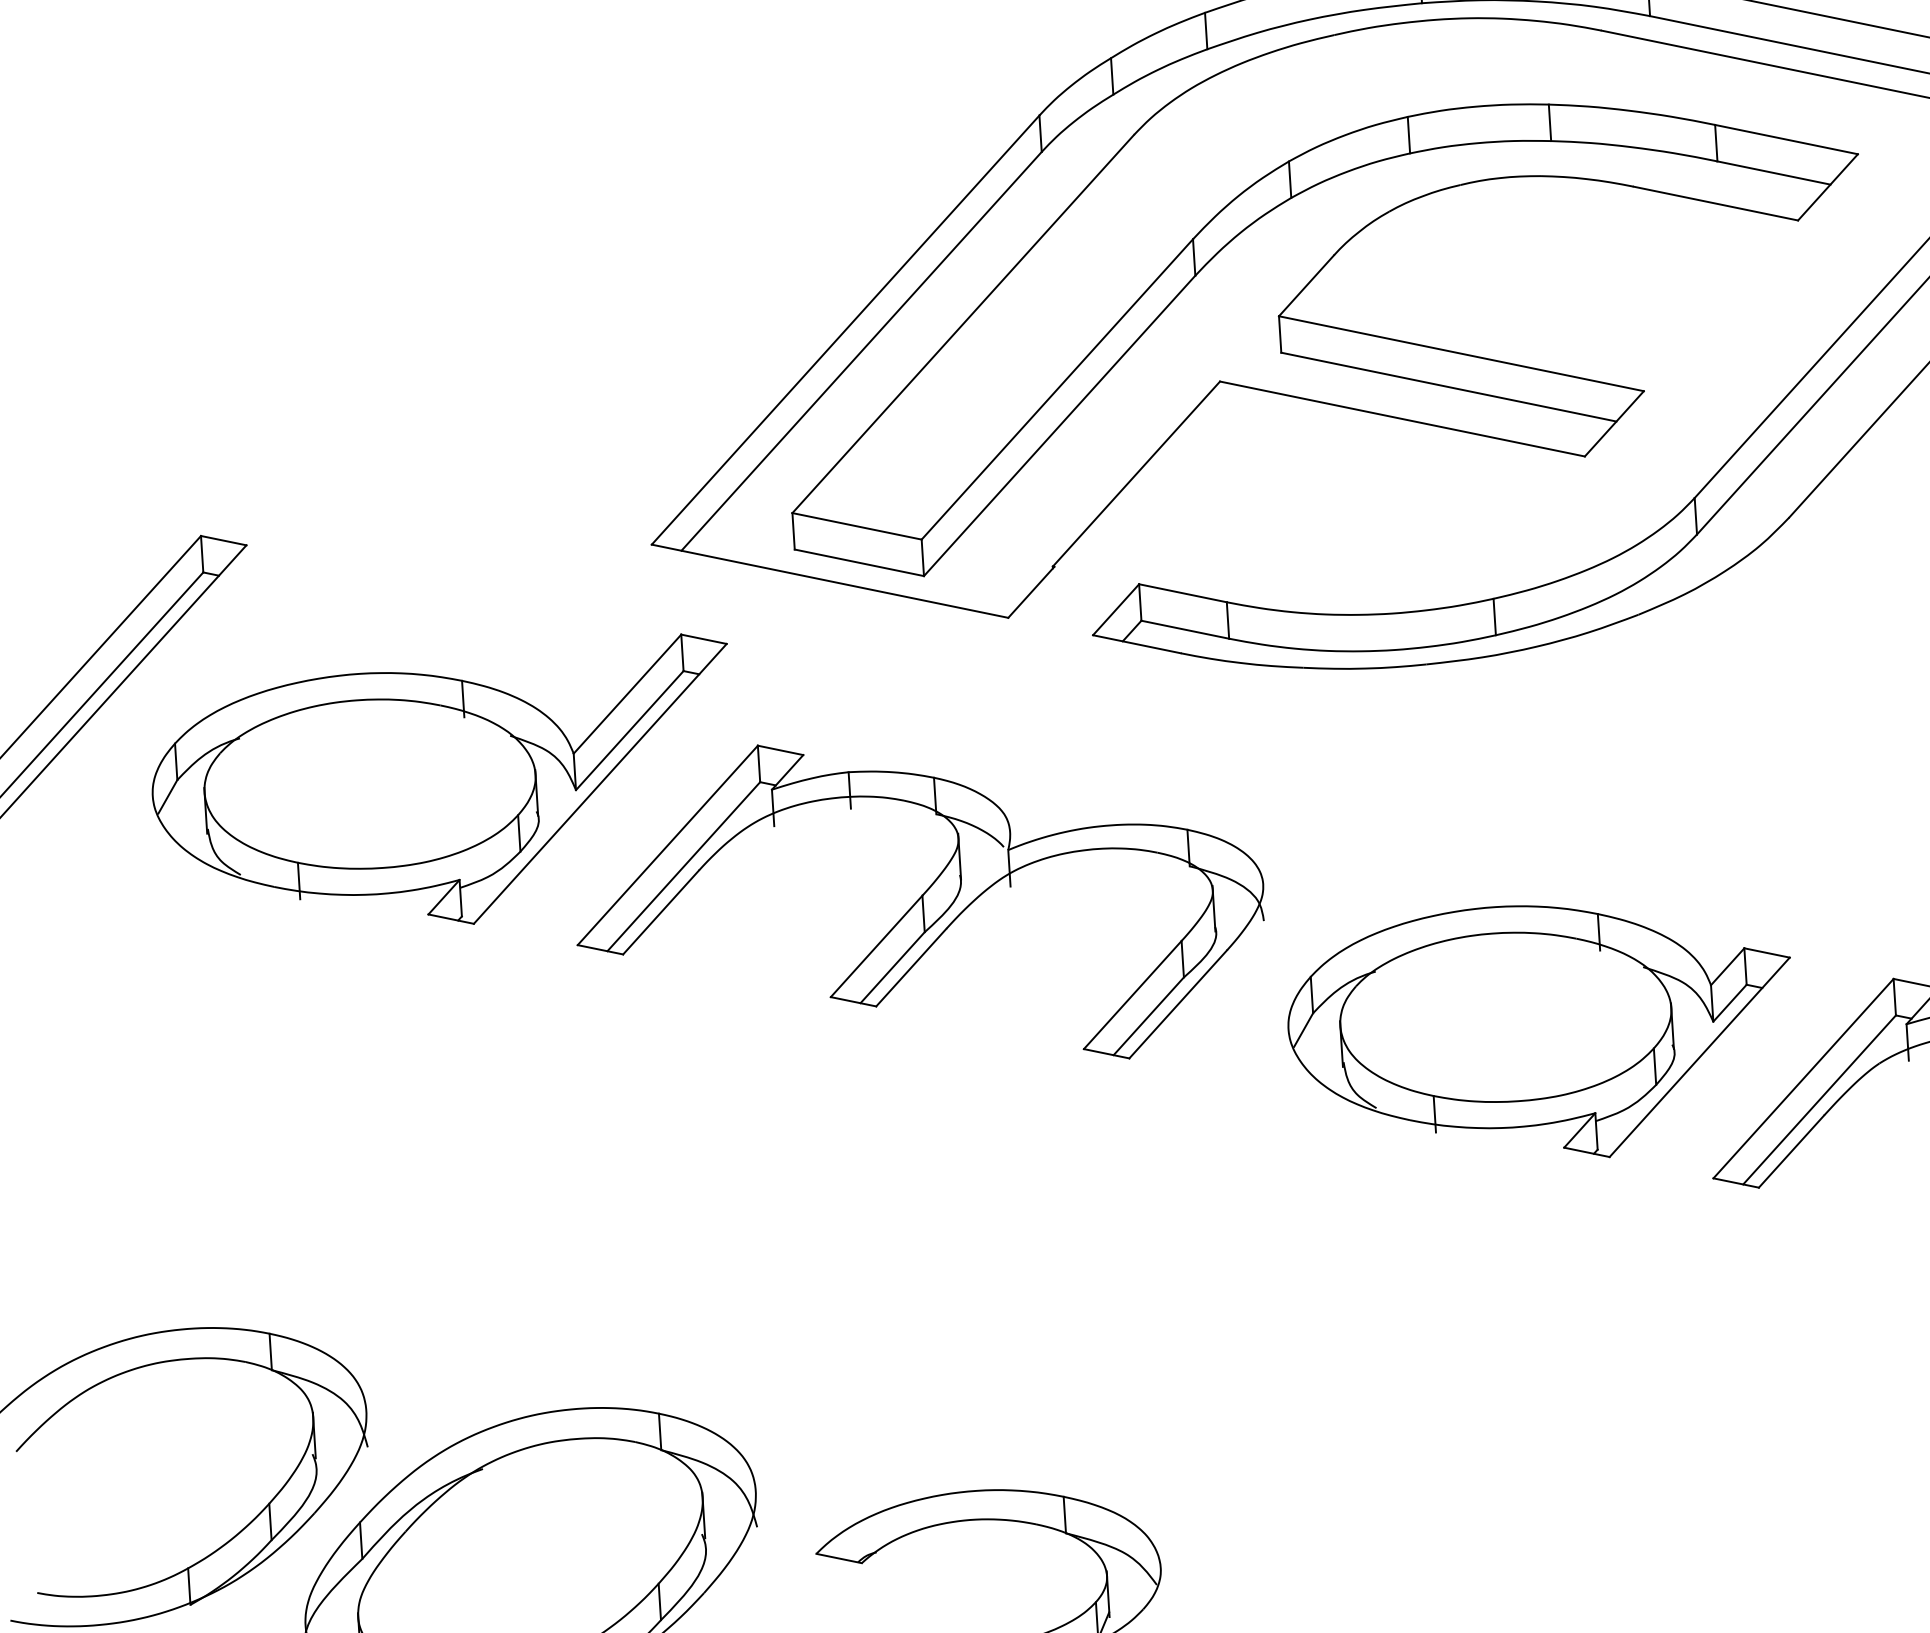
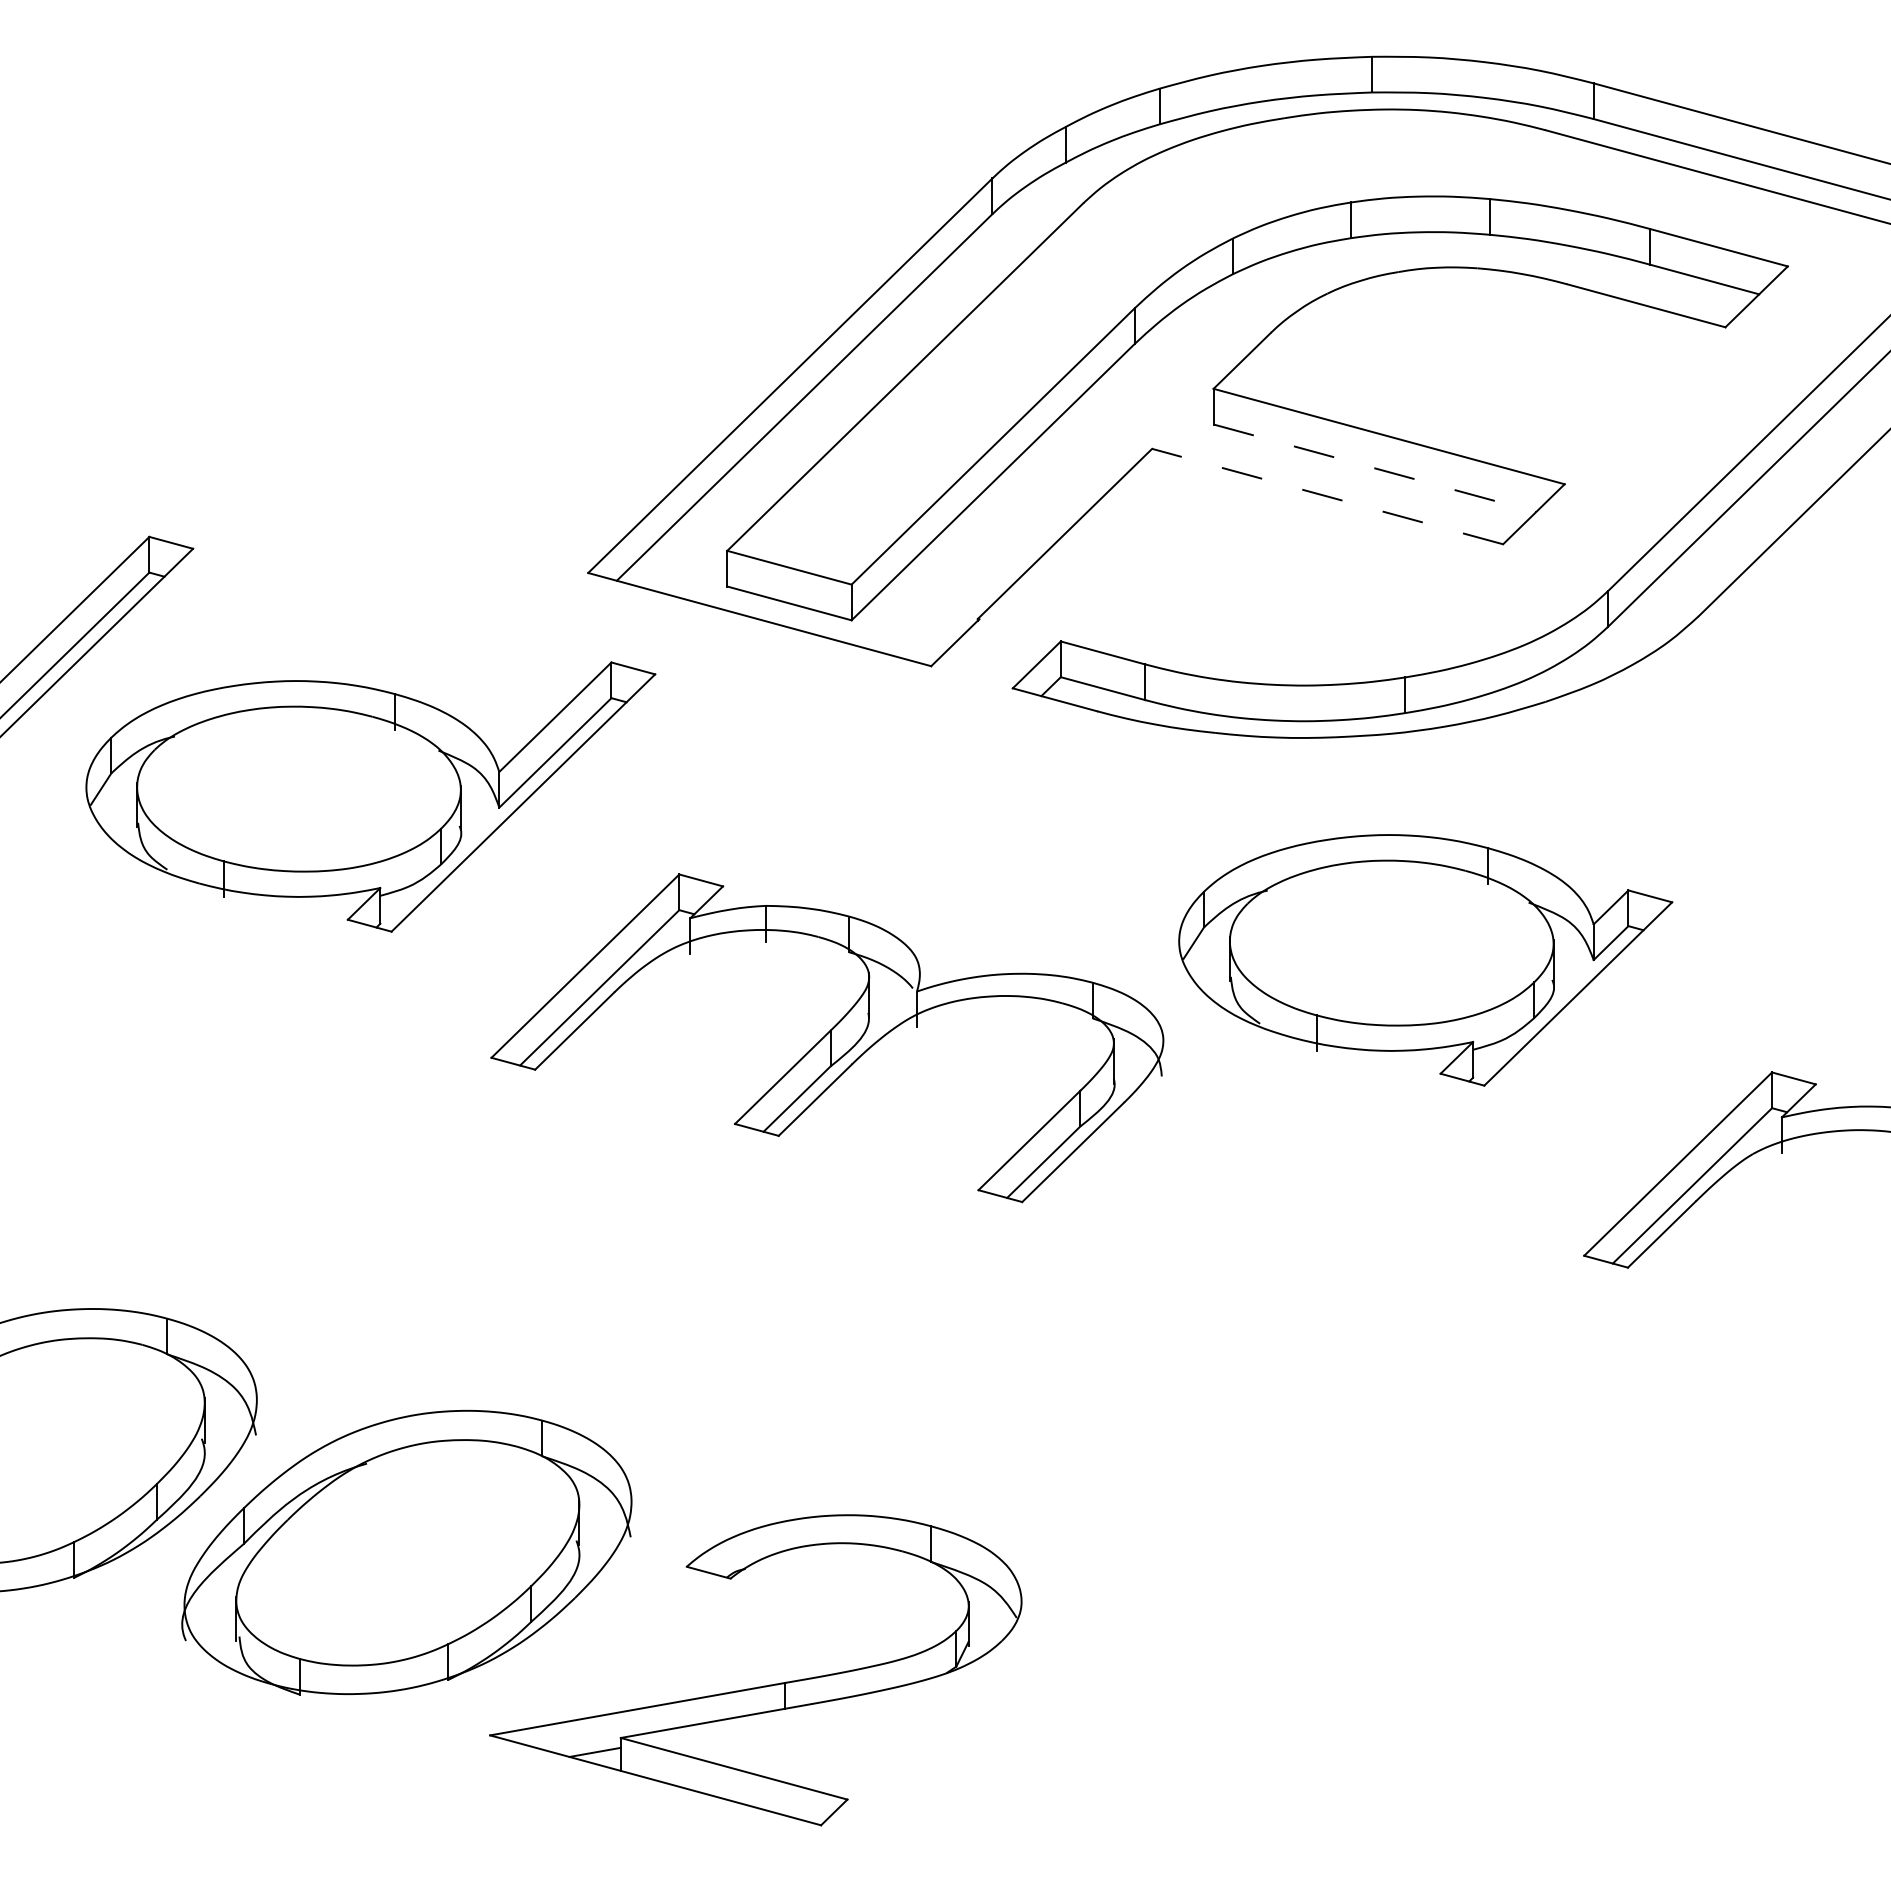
line: (1449, 387) -> (1375, 468), solid -> dashed
line: (1402, 418) -> (1327, 496), solid -> dashed
part: (919, 903) -> (827, 1038), moved
part: (1541, 1032) -> (1425, 960), moved

